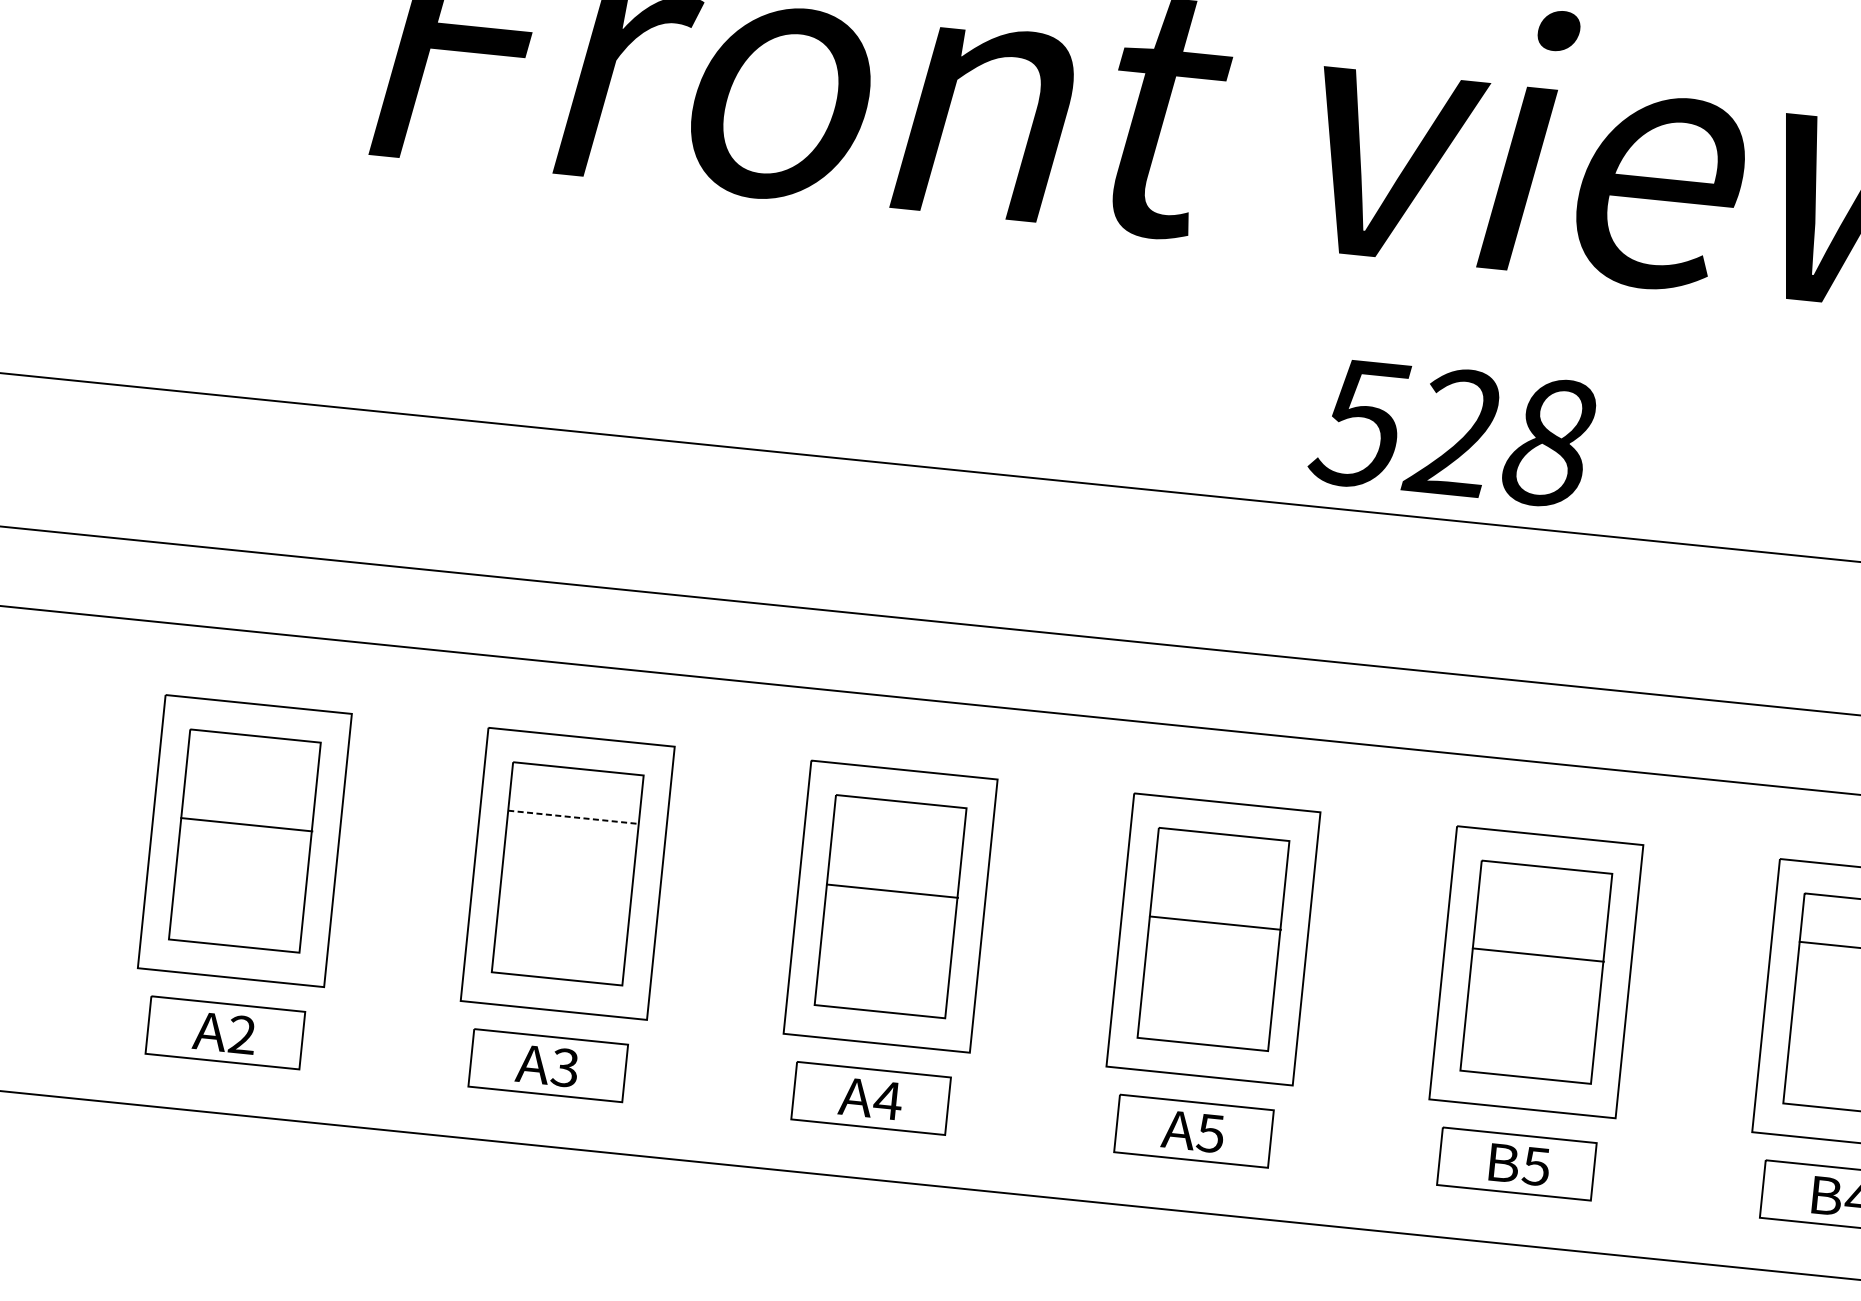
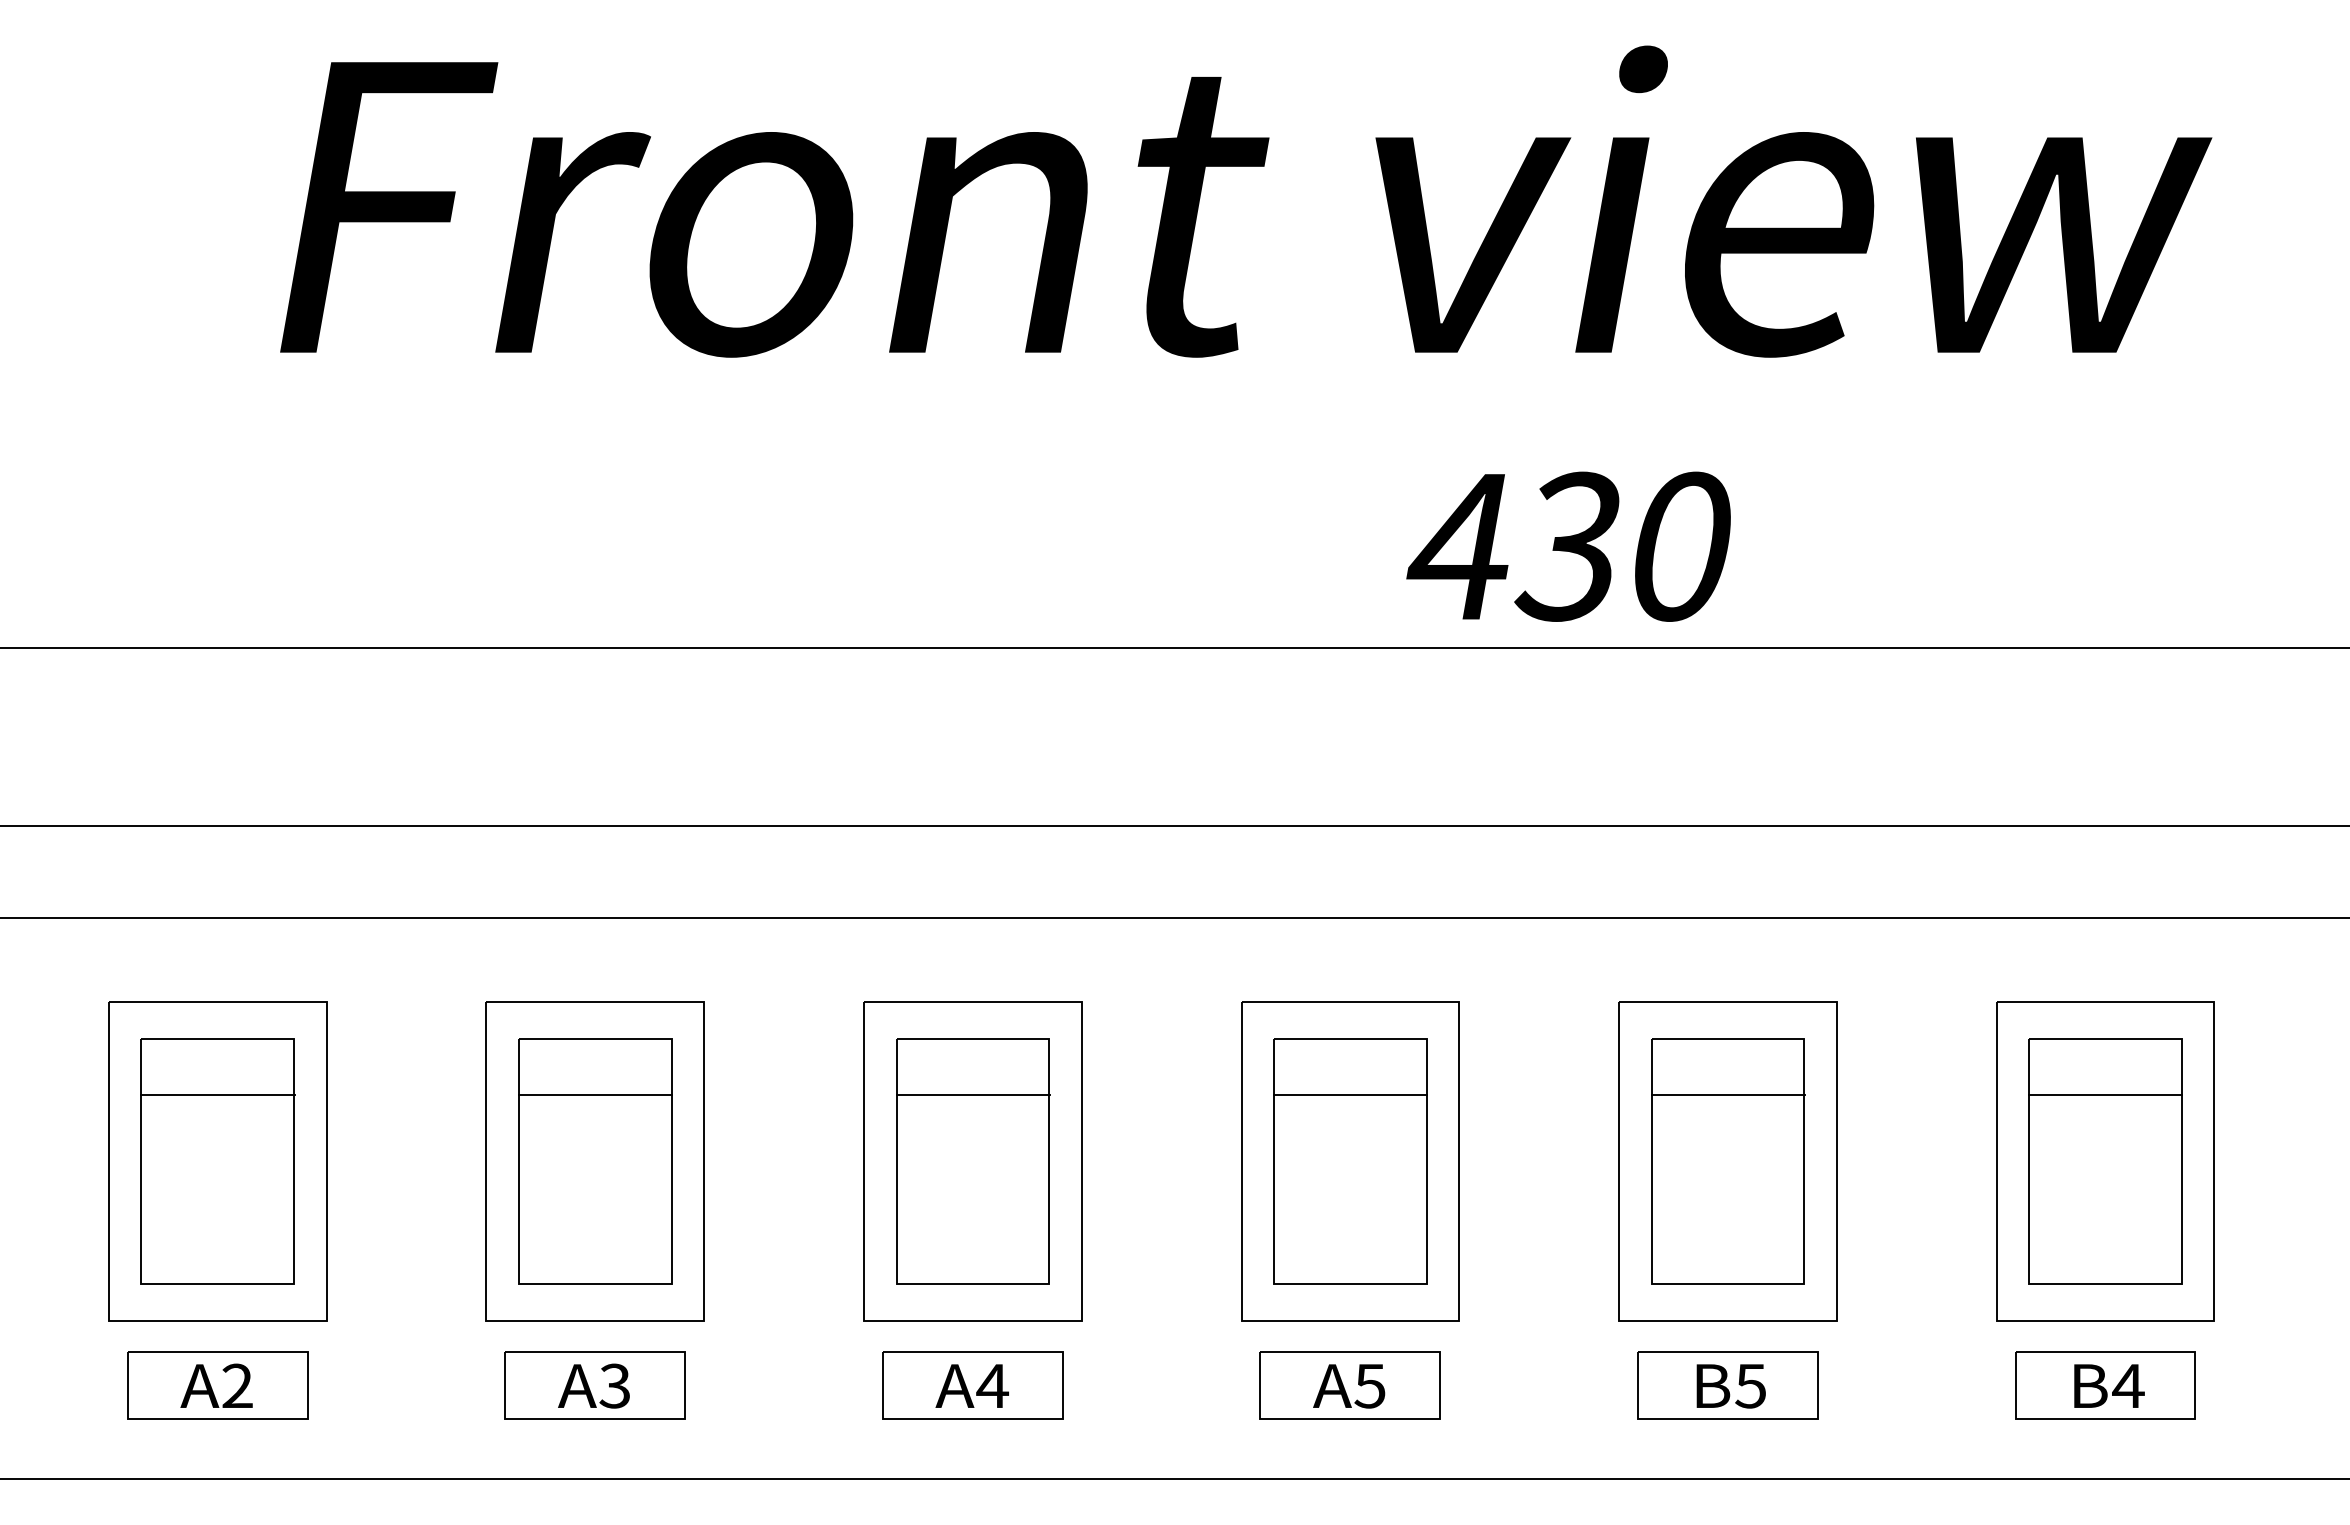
text: (1451, 432) -> (1566, 546), 528 -> 430
line: (573, 817) -> (595, 1095), dashed -> solid
line: (246, 824) -> (217, 1095), moved
line: (891, 891) -> (972, 1095), moved
line: (1215, 923) -> (1350, 1095), moved
line: (1537, 955) -> (1727, 1095), moved

